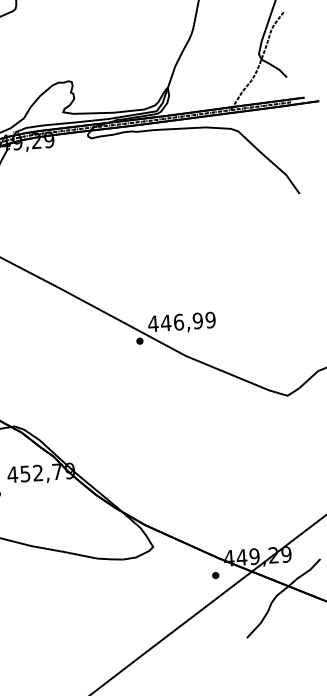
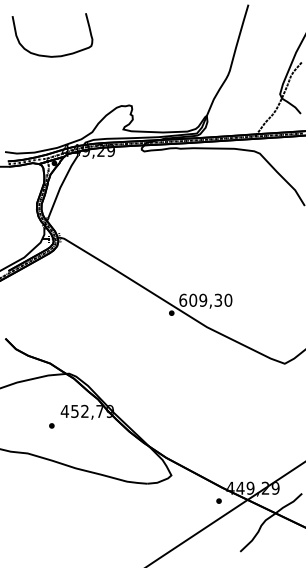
text: (181, 320) -> (205, 299), 446,99 -> 609,30

